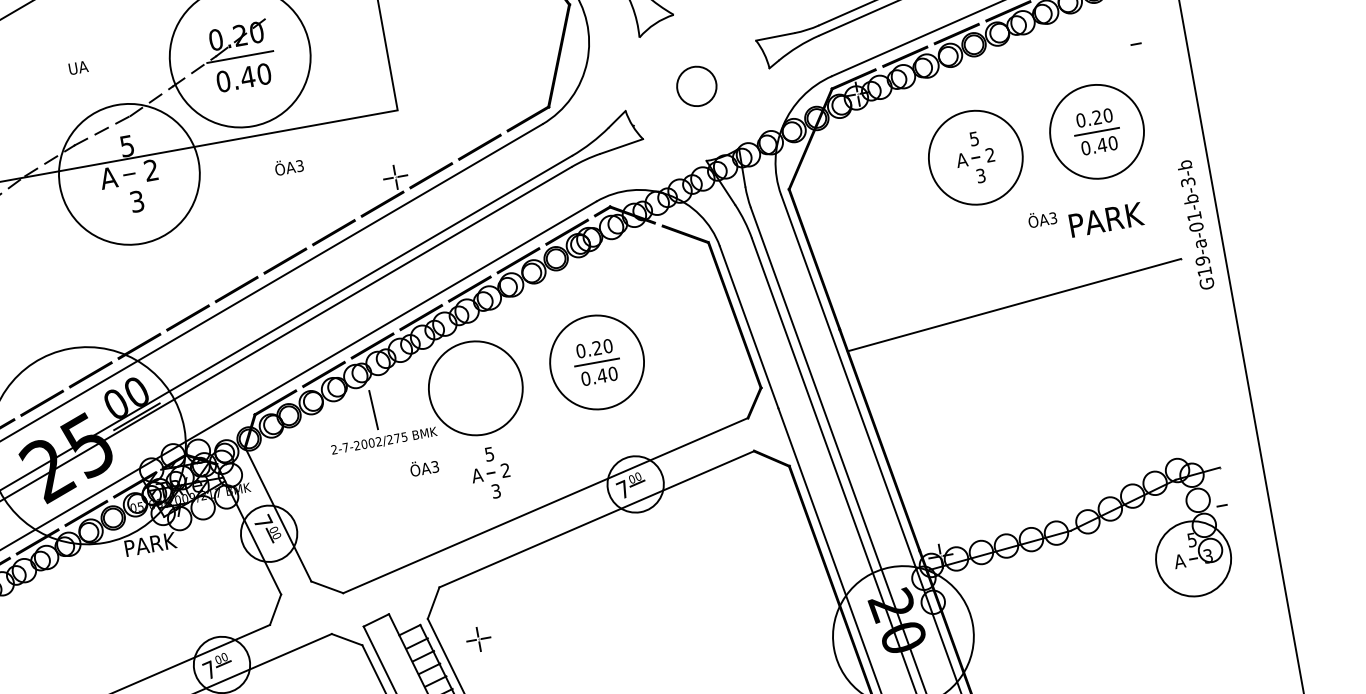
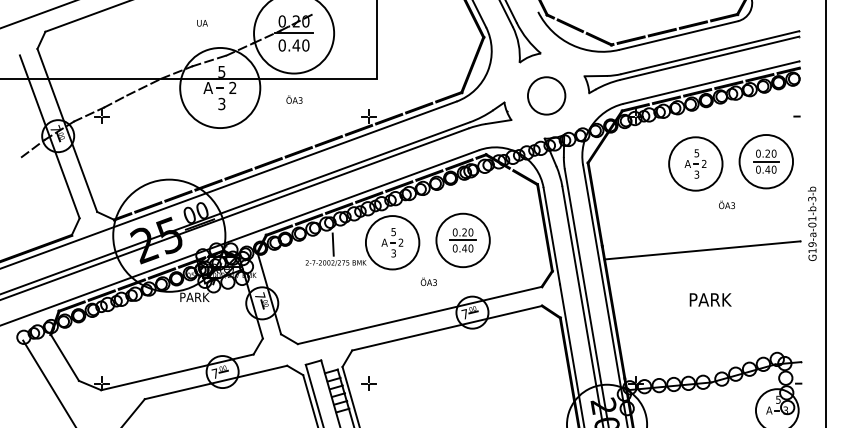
circle: (696, 85) -> (546, 95), size x1.67
text: (289, 166) -> (294, 99), moved
text: (1105, 219) -> (710, 299), moved
text: (423, 466) -> (428, 281), moved
part: (490, 472) -> (392, 242), moved

